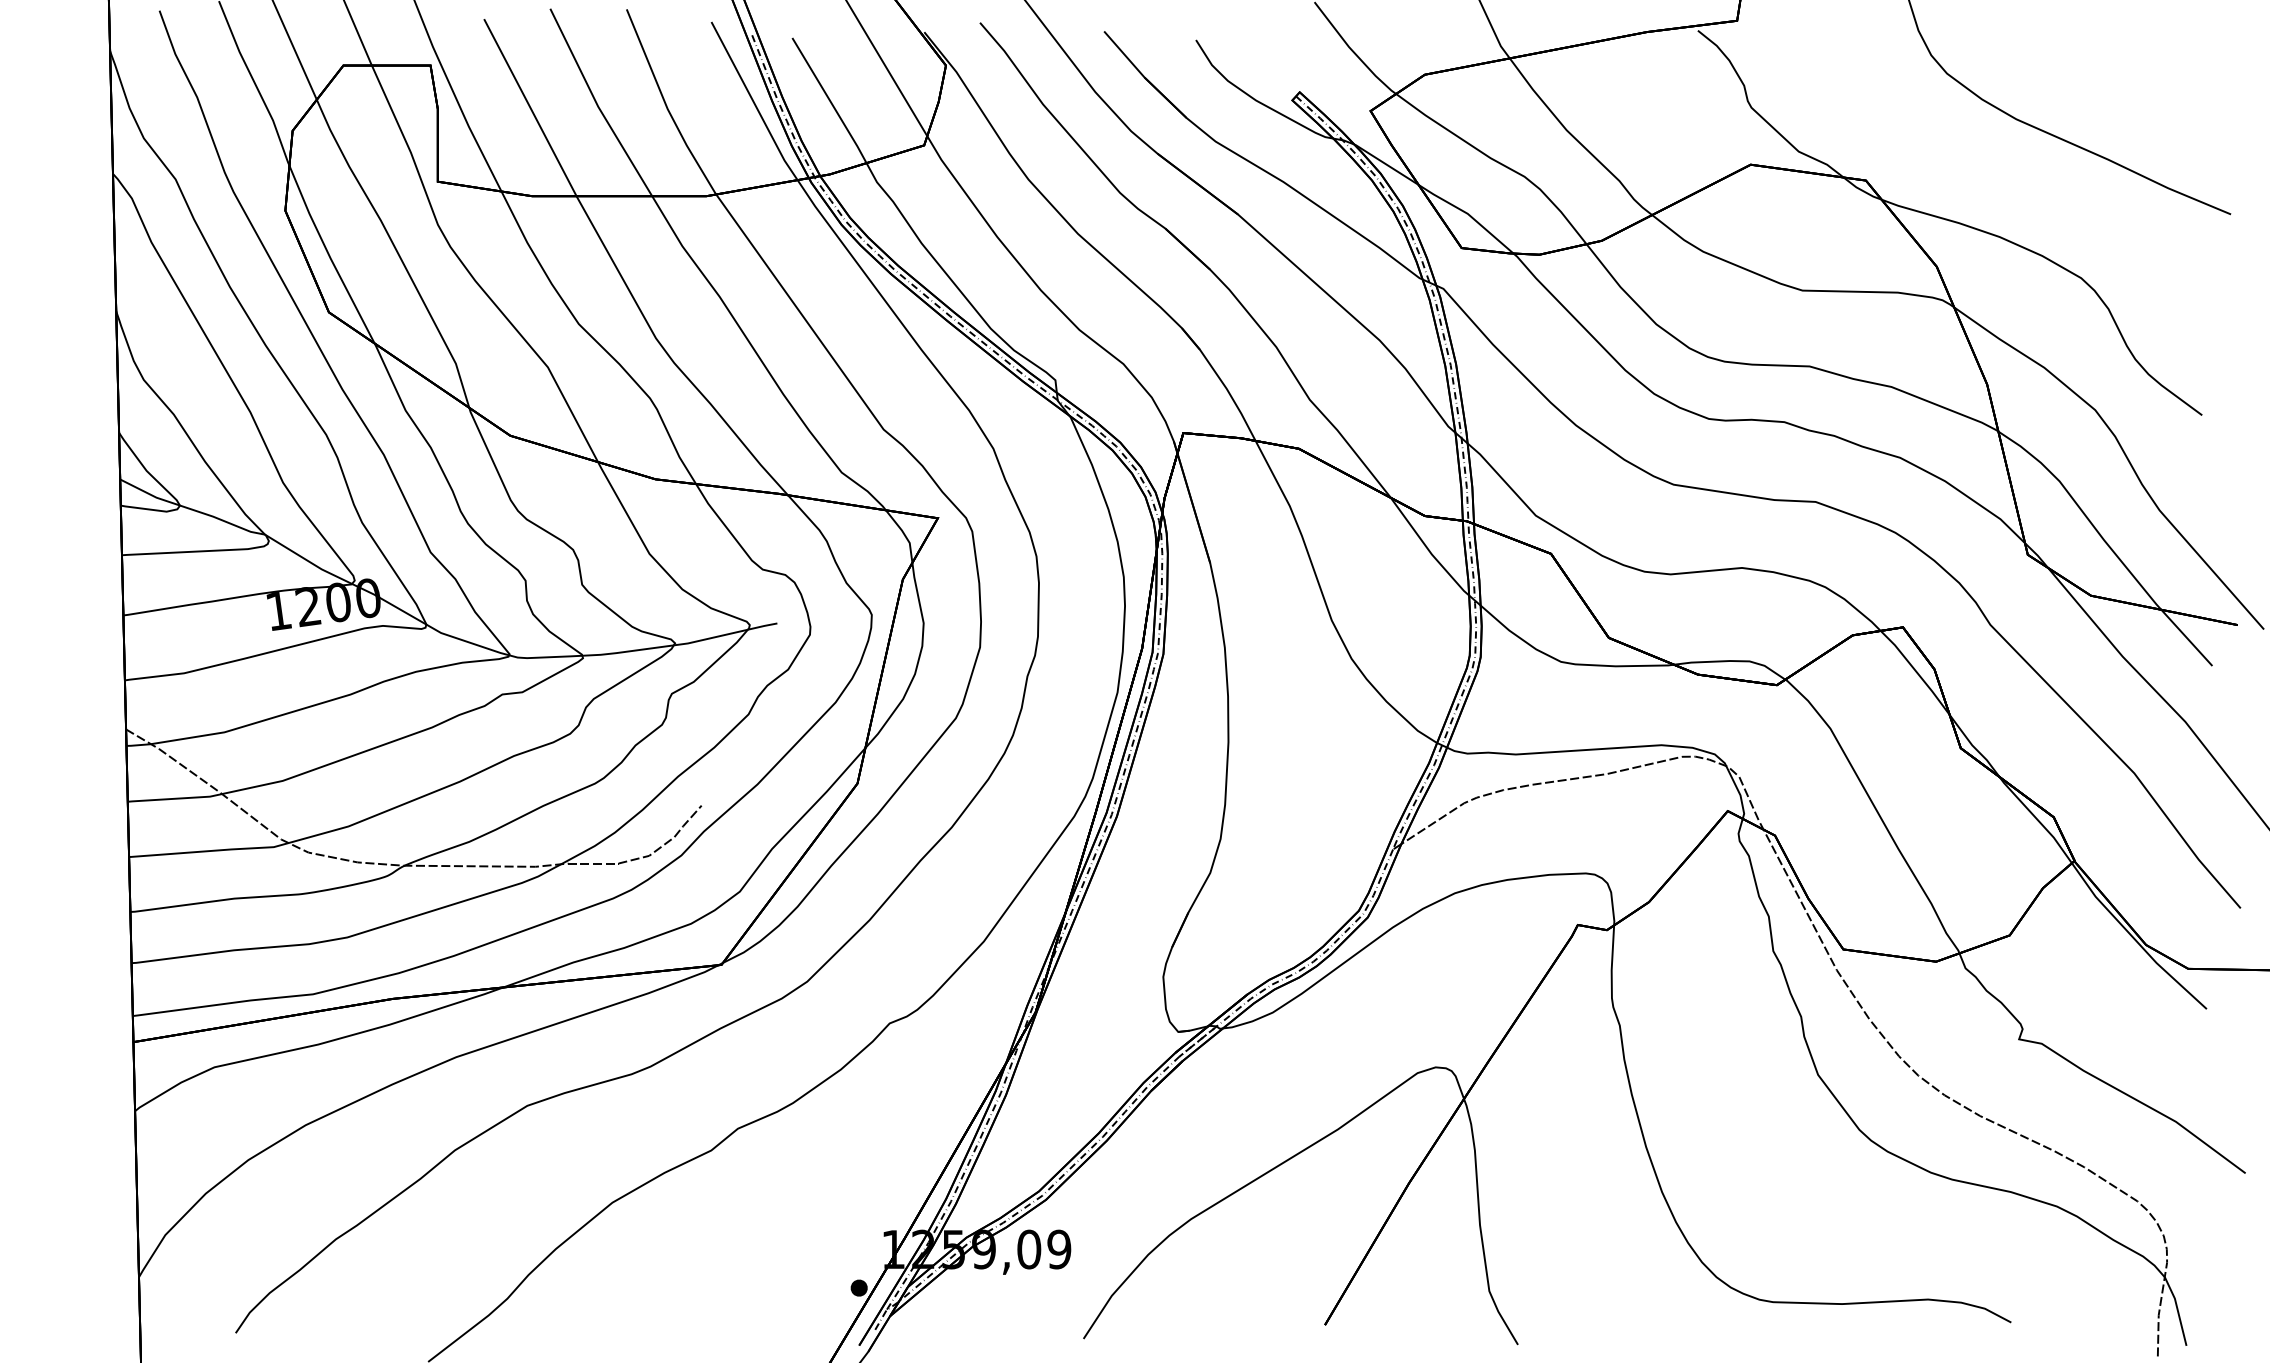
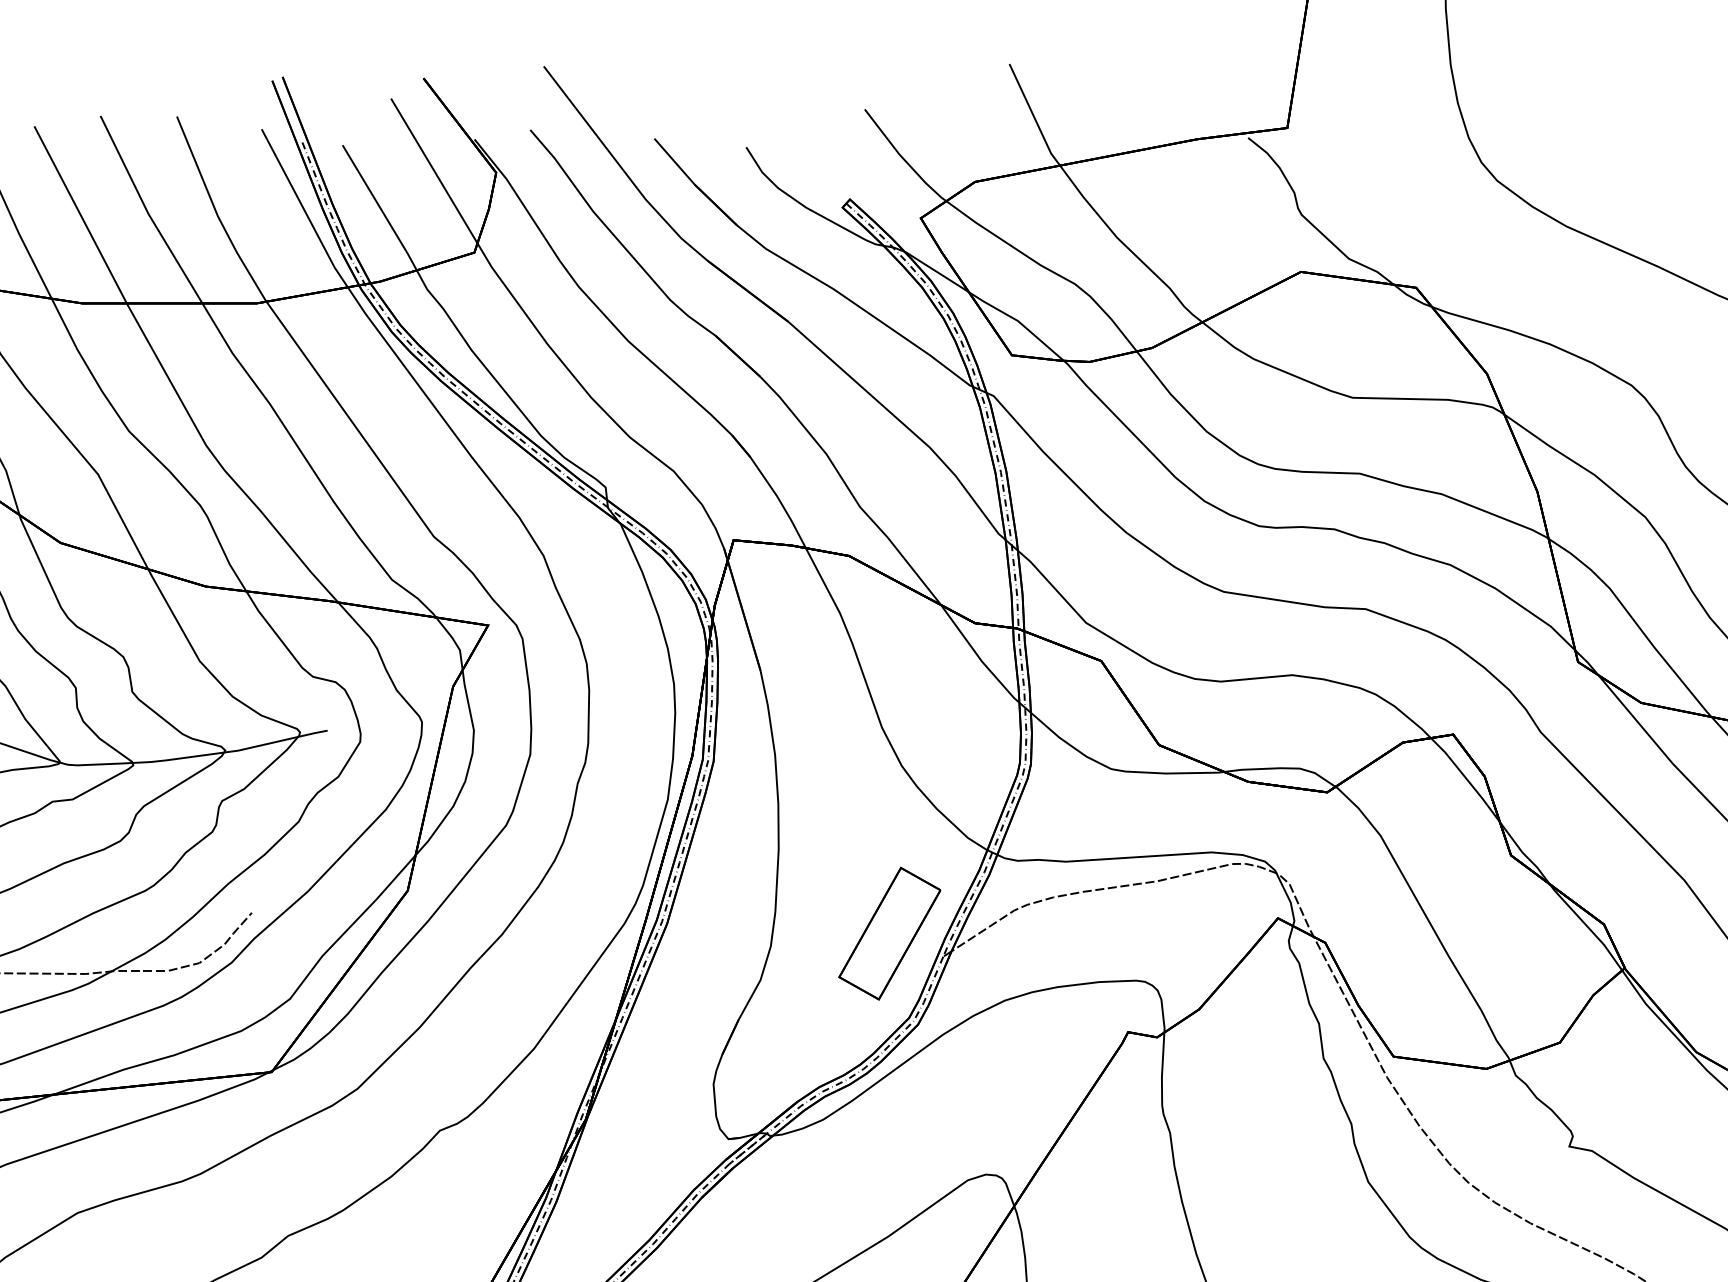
part: (1339, 826) -> (889, 933), added

